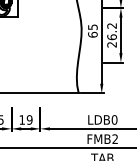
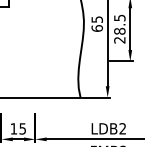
text: (111, 31) -> (119, 24), 26.2 -> 28.5
text: (29, 119) -> (22, 128), 19 -> 15
text: (114, 119) -> (122, 128), LDB0 -> LDB2

